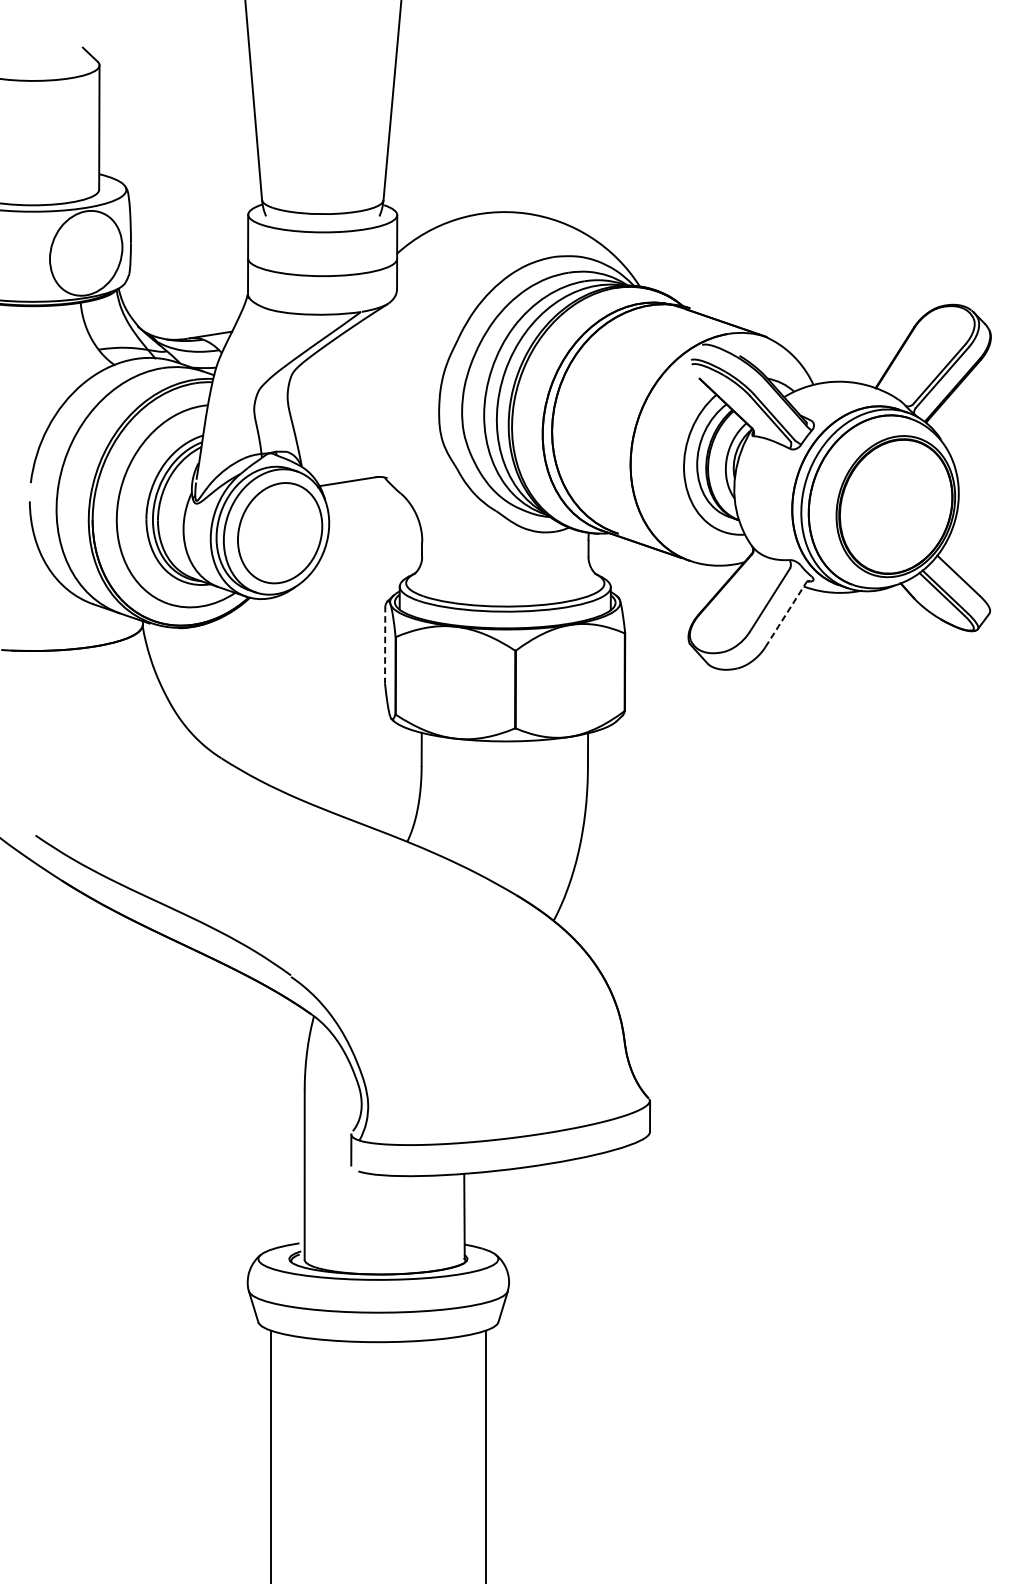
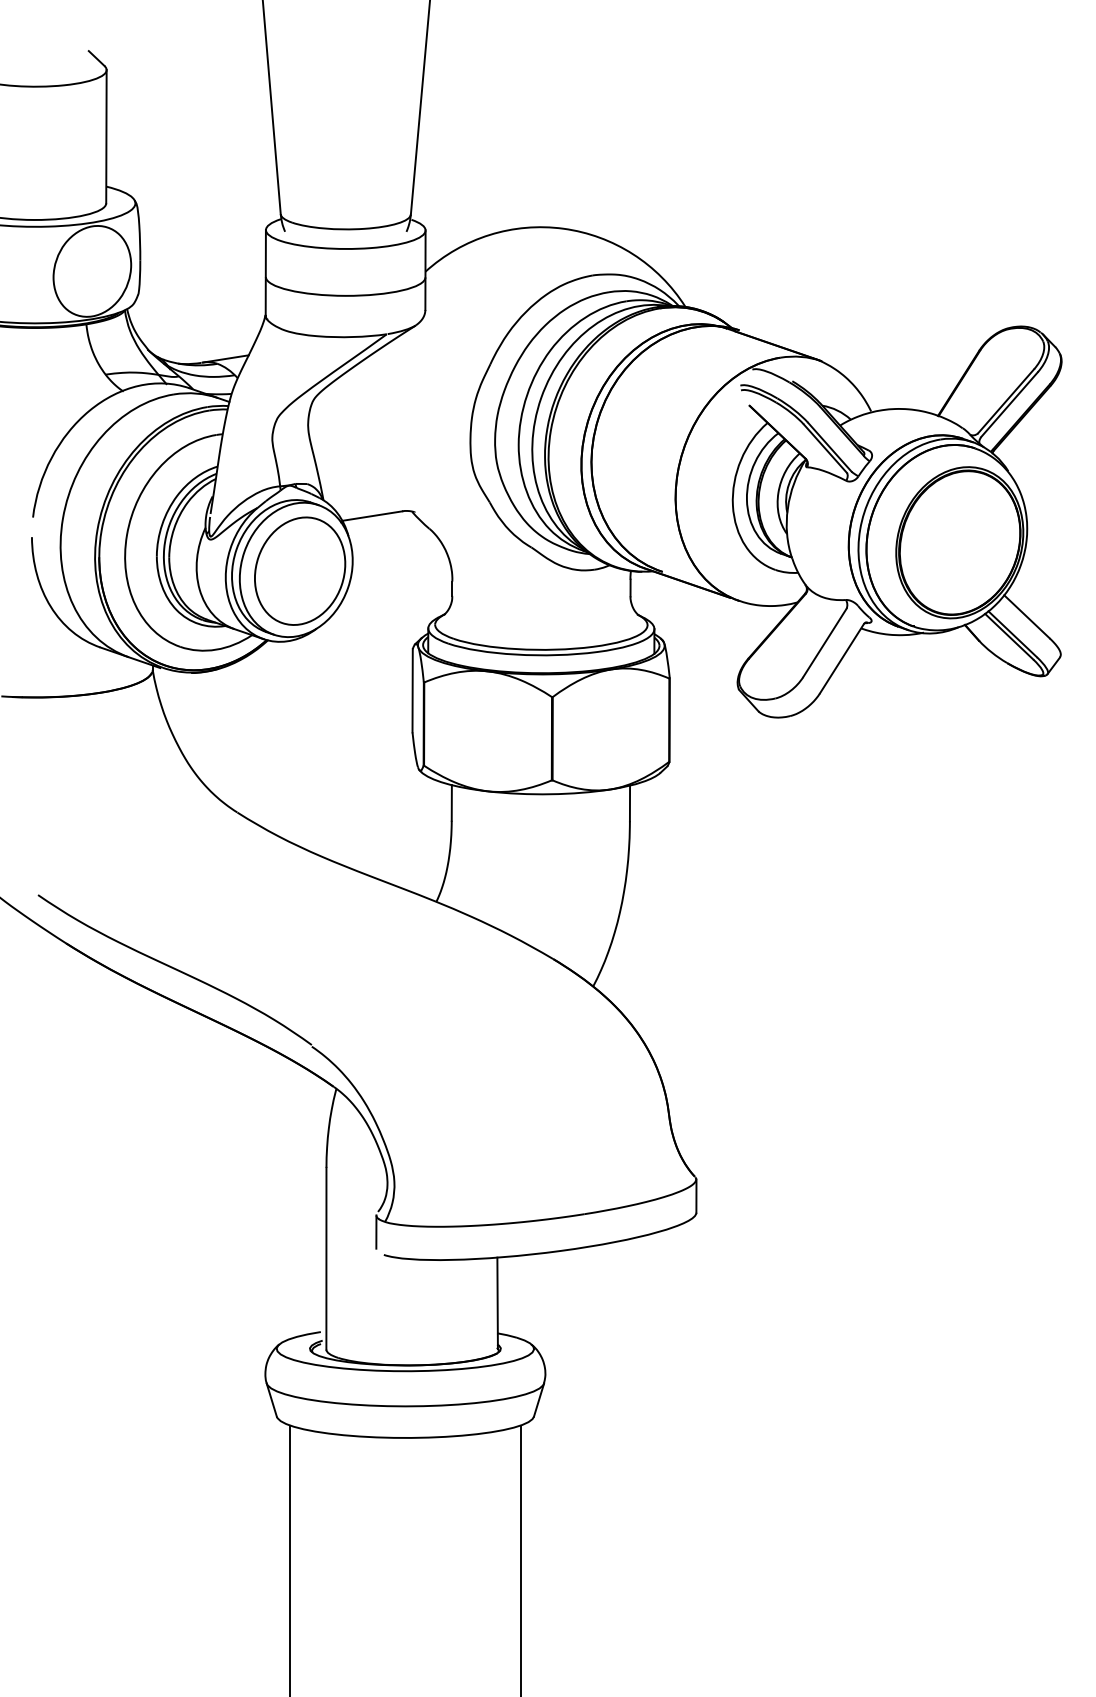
line: (785, 614) -> (841, 658), dashed -> solid
line: (385, 644) -> (412, 690), dashed -> solid

